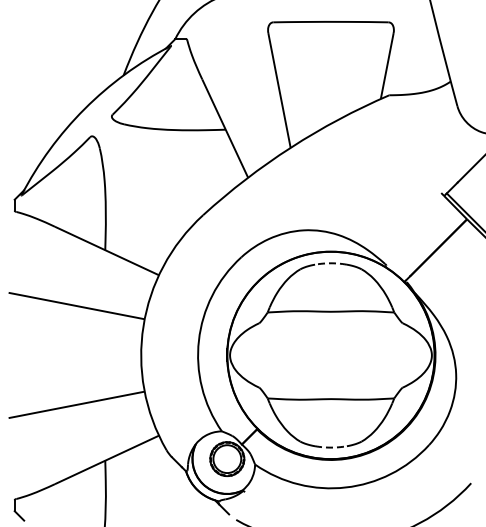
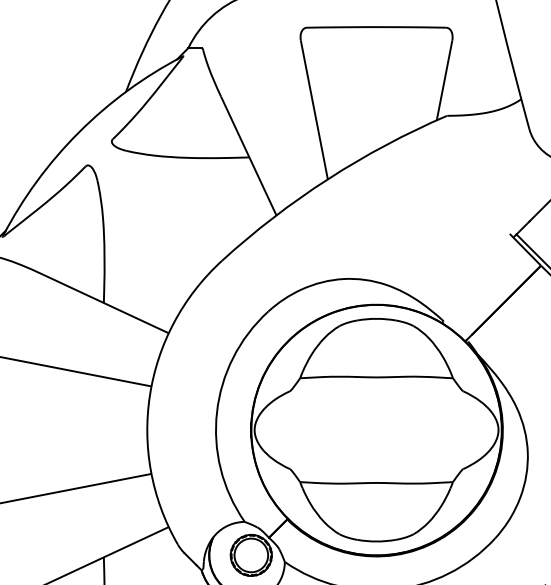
arc: (330, 263) -> (375, 319), dashed -> solid
arc: (330, 447) -> (375, 541), dashed -> solid

